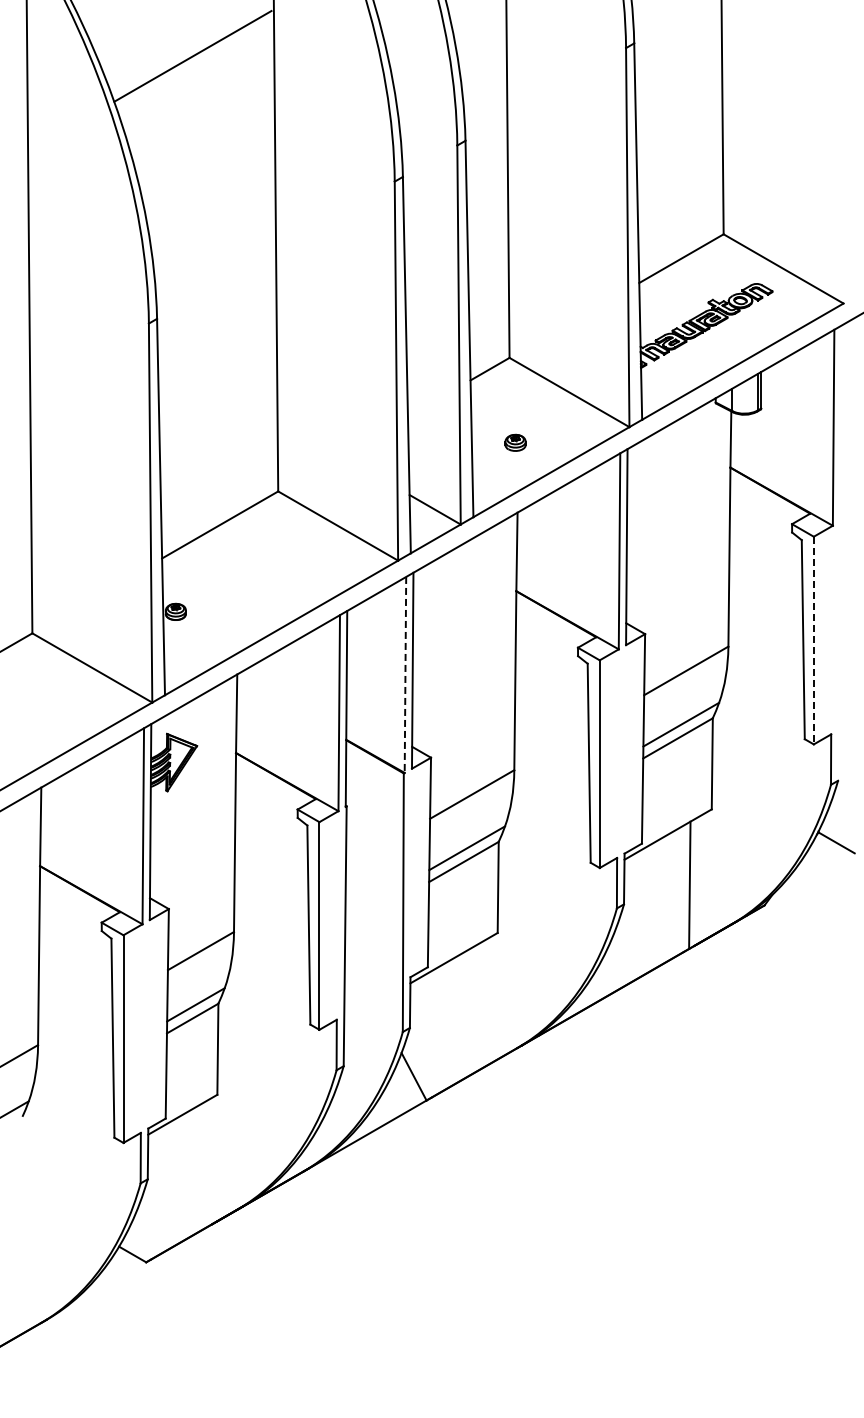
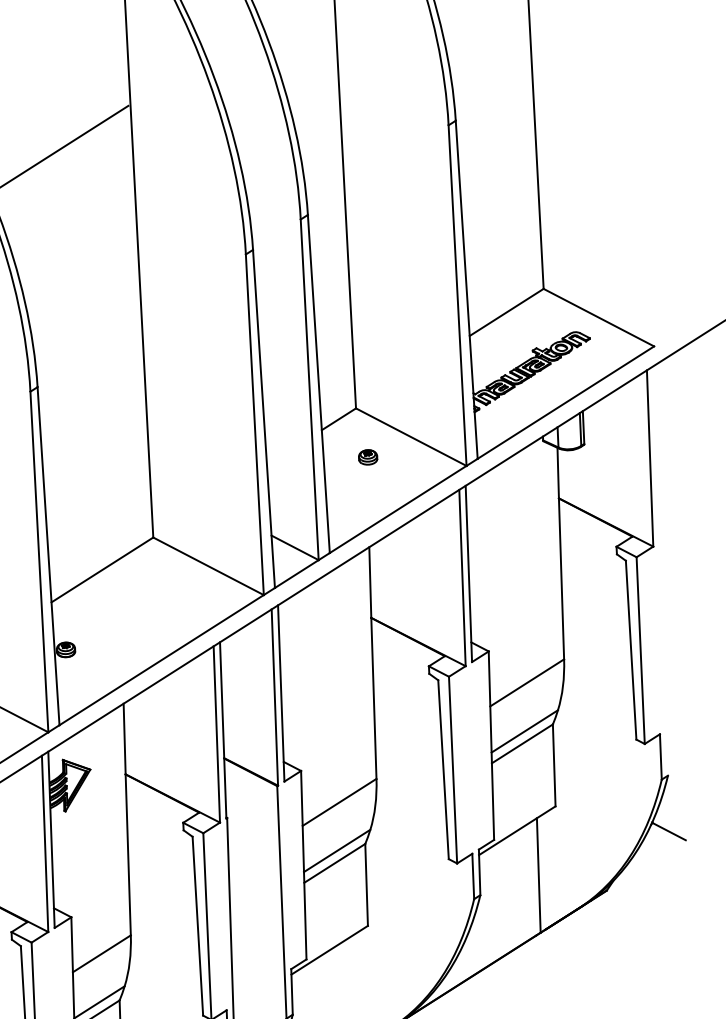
part: (515, 442) -> (368, 457), moved
line: (813, 640) -> (640, 650), dashed -> solid
line: (405, 674) -> (274, 697), dashed -> solid

